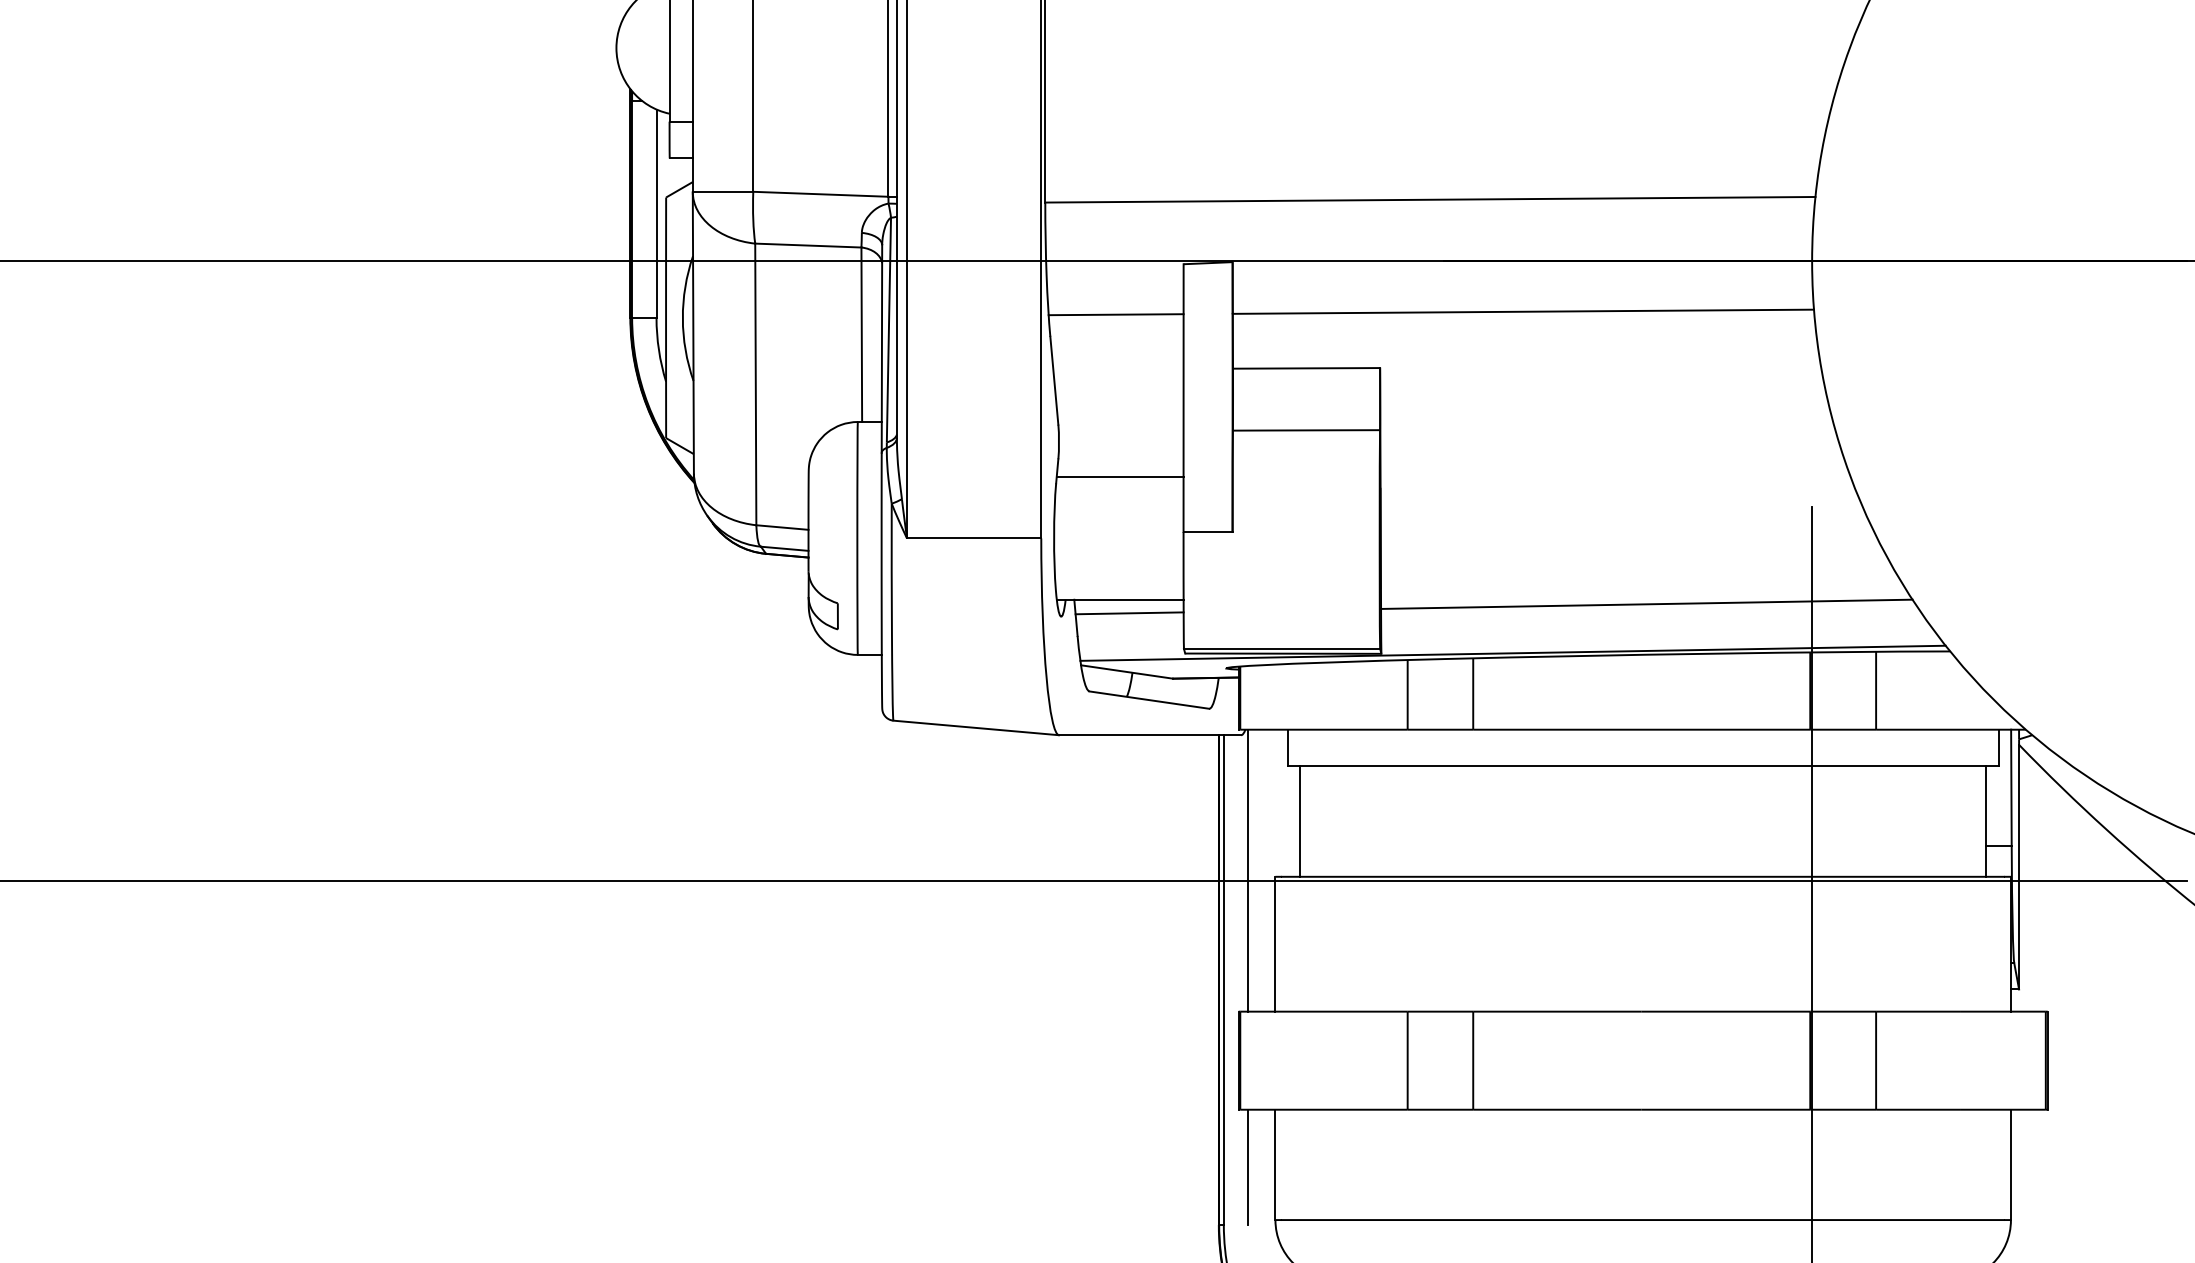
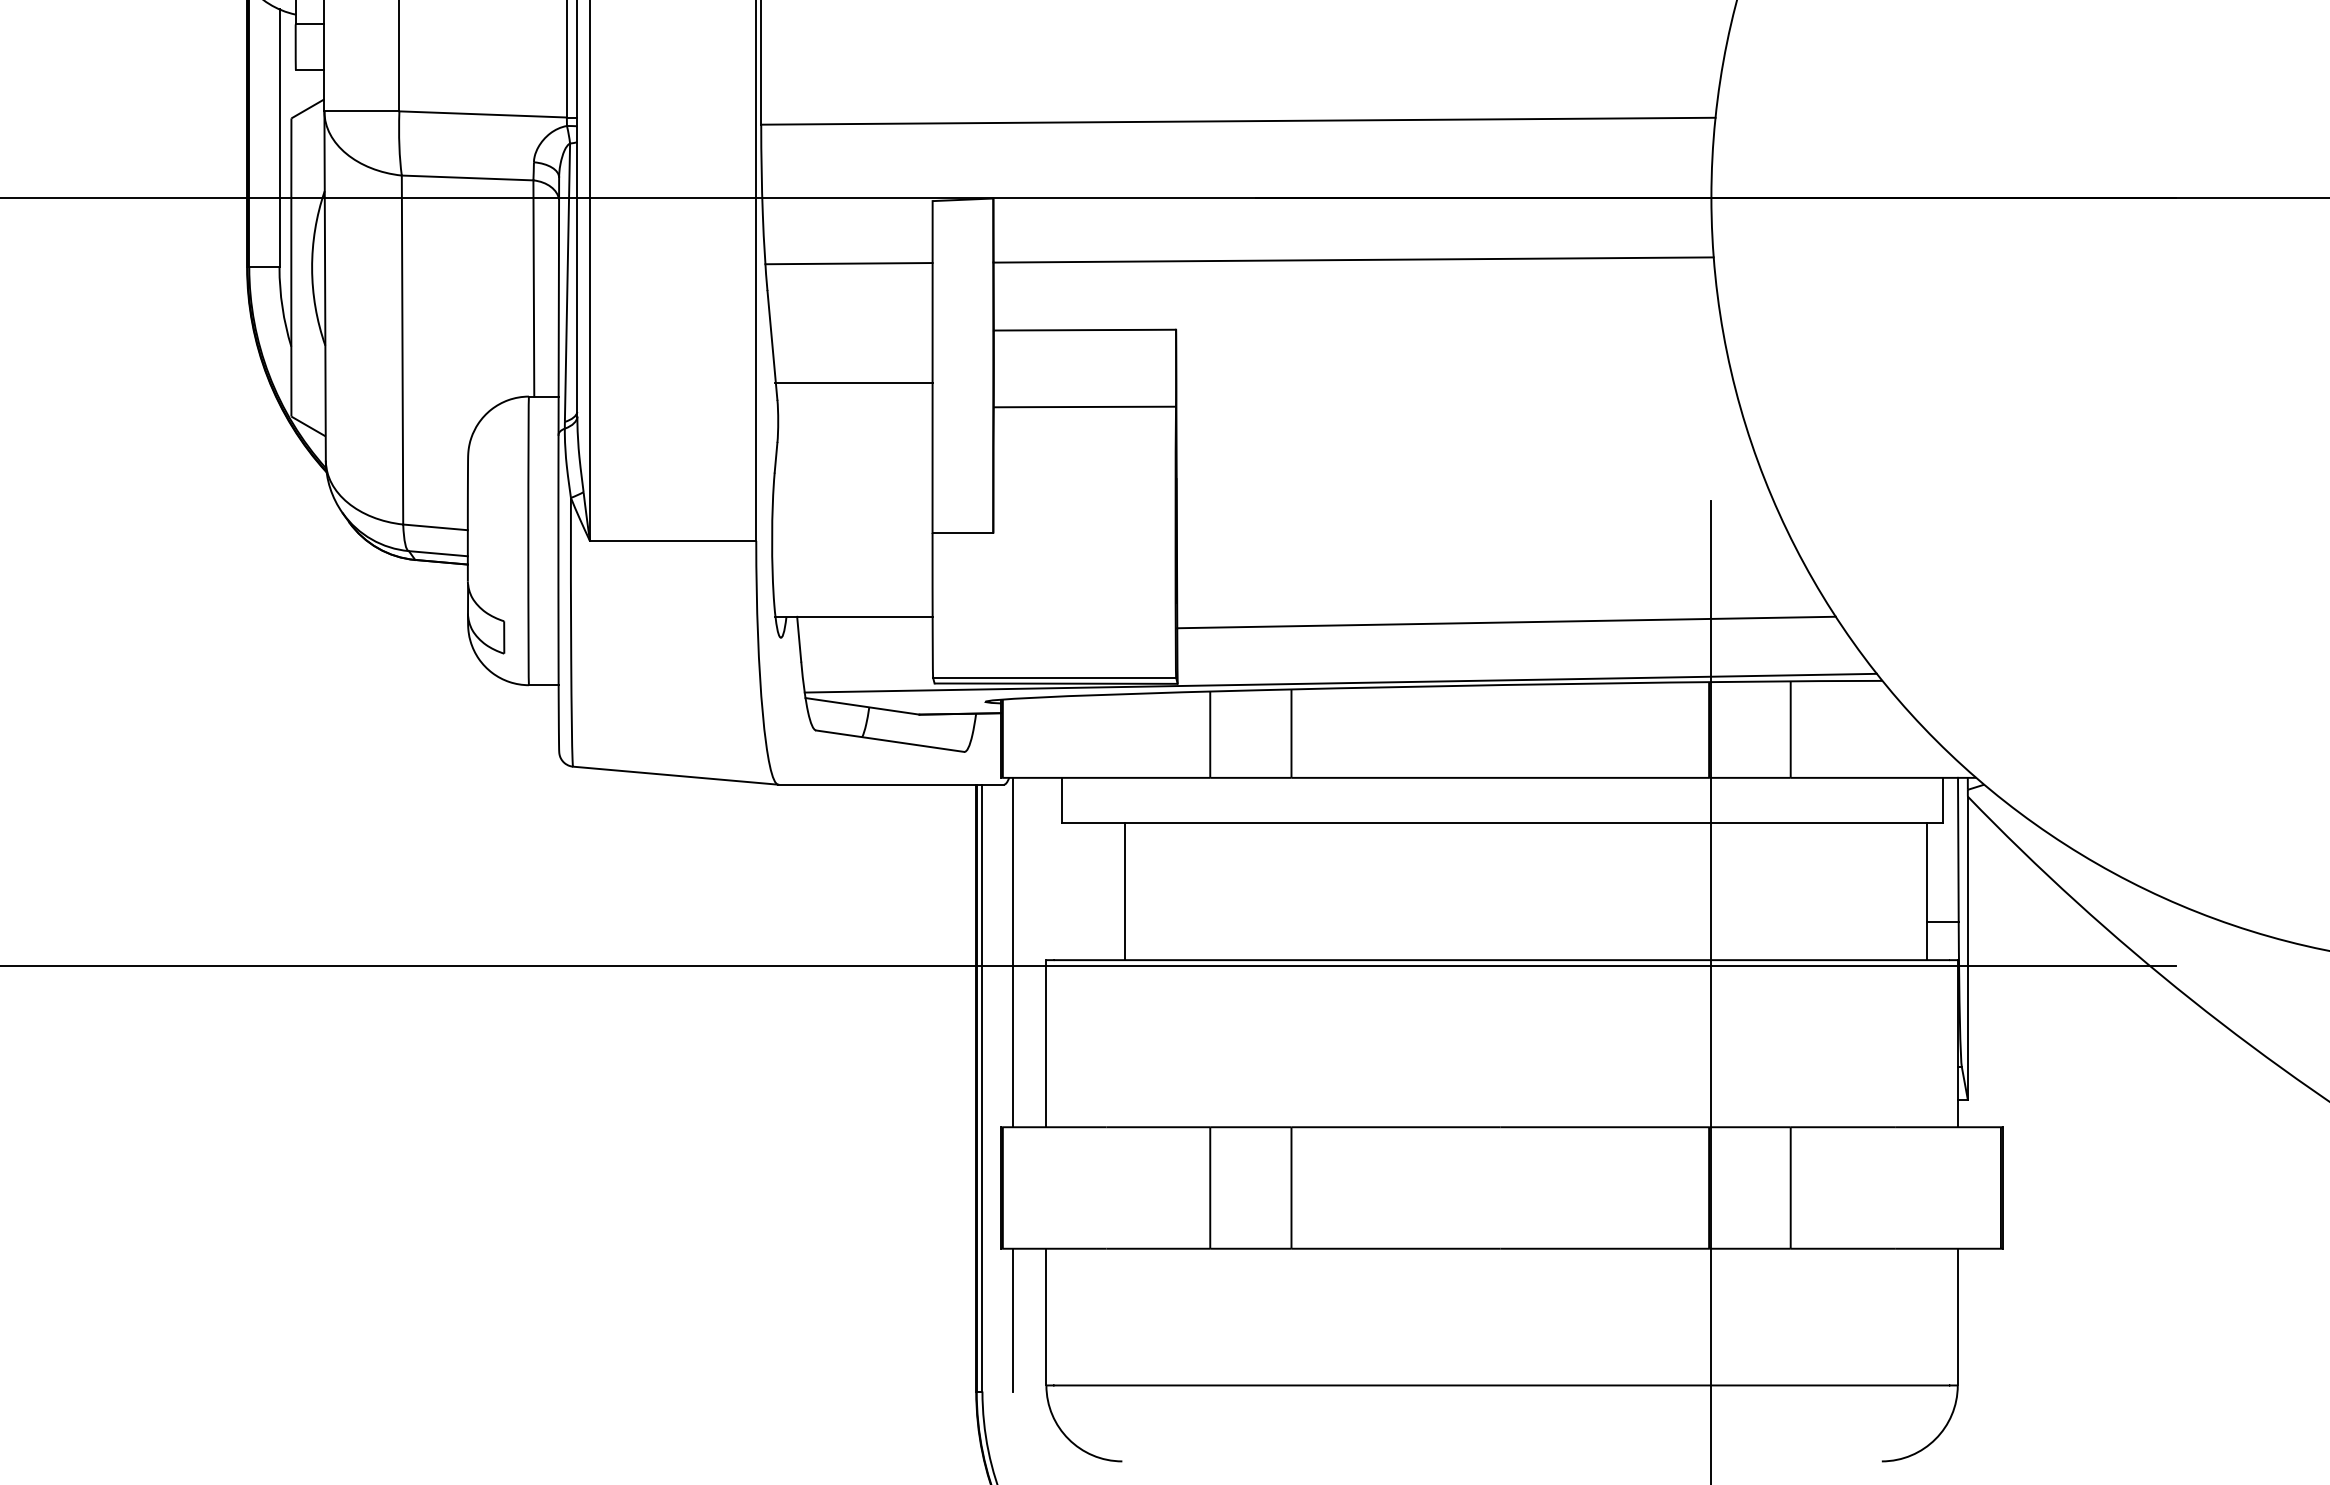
line: (1119, 477) -> (853, 383), moved
line: (1129, 613) -> (865, 633), removed
line: (1299, 821) -> (1124, 891), moved

